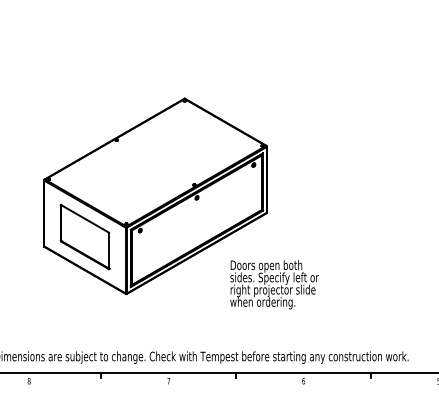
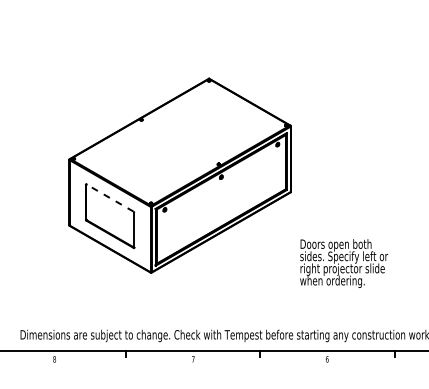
line: (84, 218) -> (109, 197), solid -> dashed
text: (274, 284) -> (344, 263), moved

